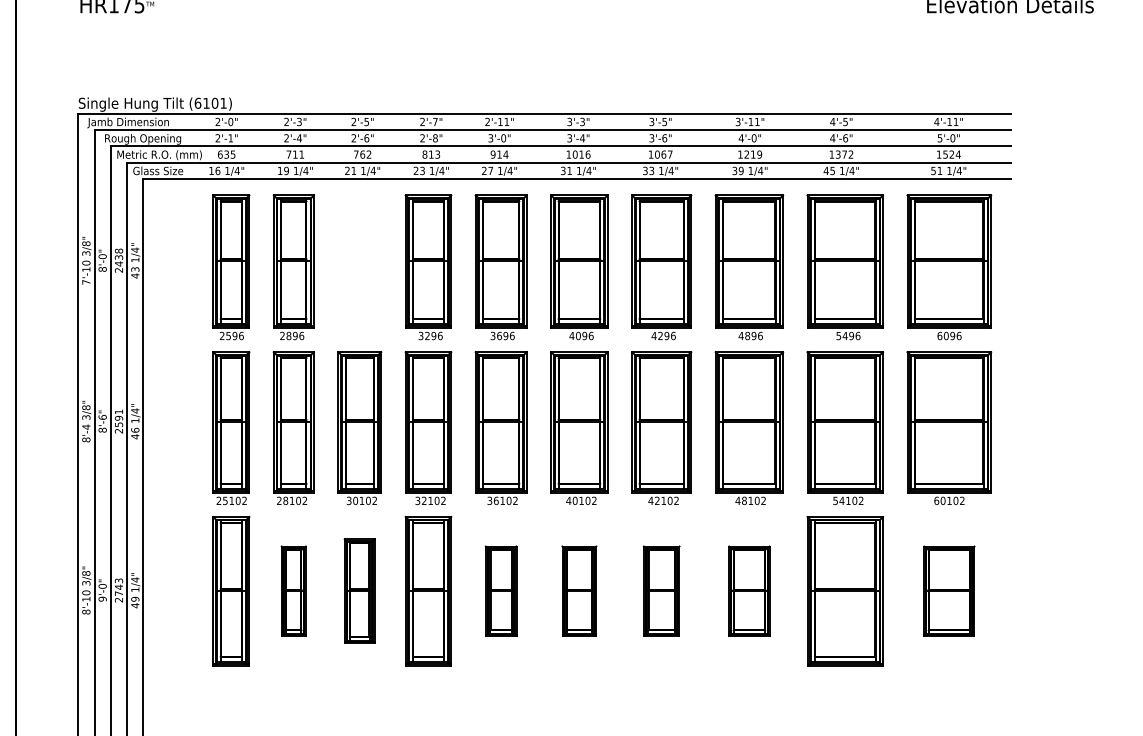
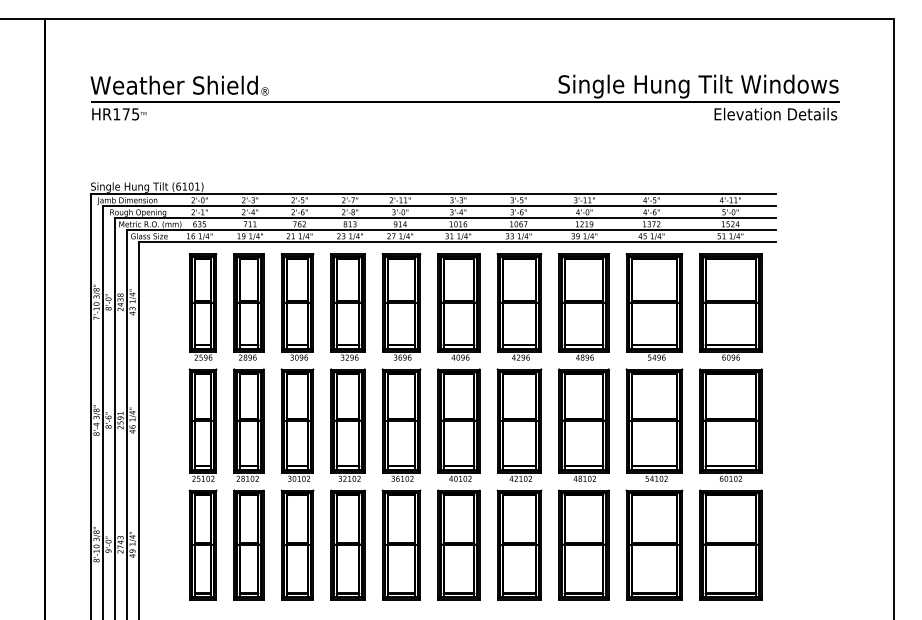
part: (359, 266) -> (297, 306), added
part: (293, 590) -> (248, 544), size x1.67
part: (359, 590) -> (297, 544), size x1.43
part: (501, 590) -> (401, 544), size x1.67
part: (578, 590) -> (458, 544), size x1.67
part: (661, 590) -> (519, 544), size x1.67
part: (748, 590) -> (583, 544), size x1.67
part: (948, 590) -> (730, 544), size x1.67

